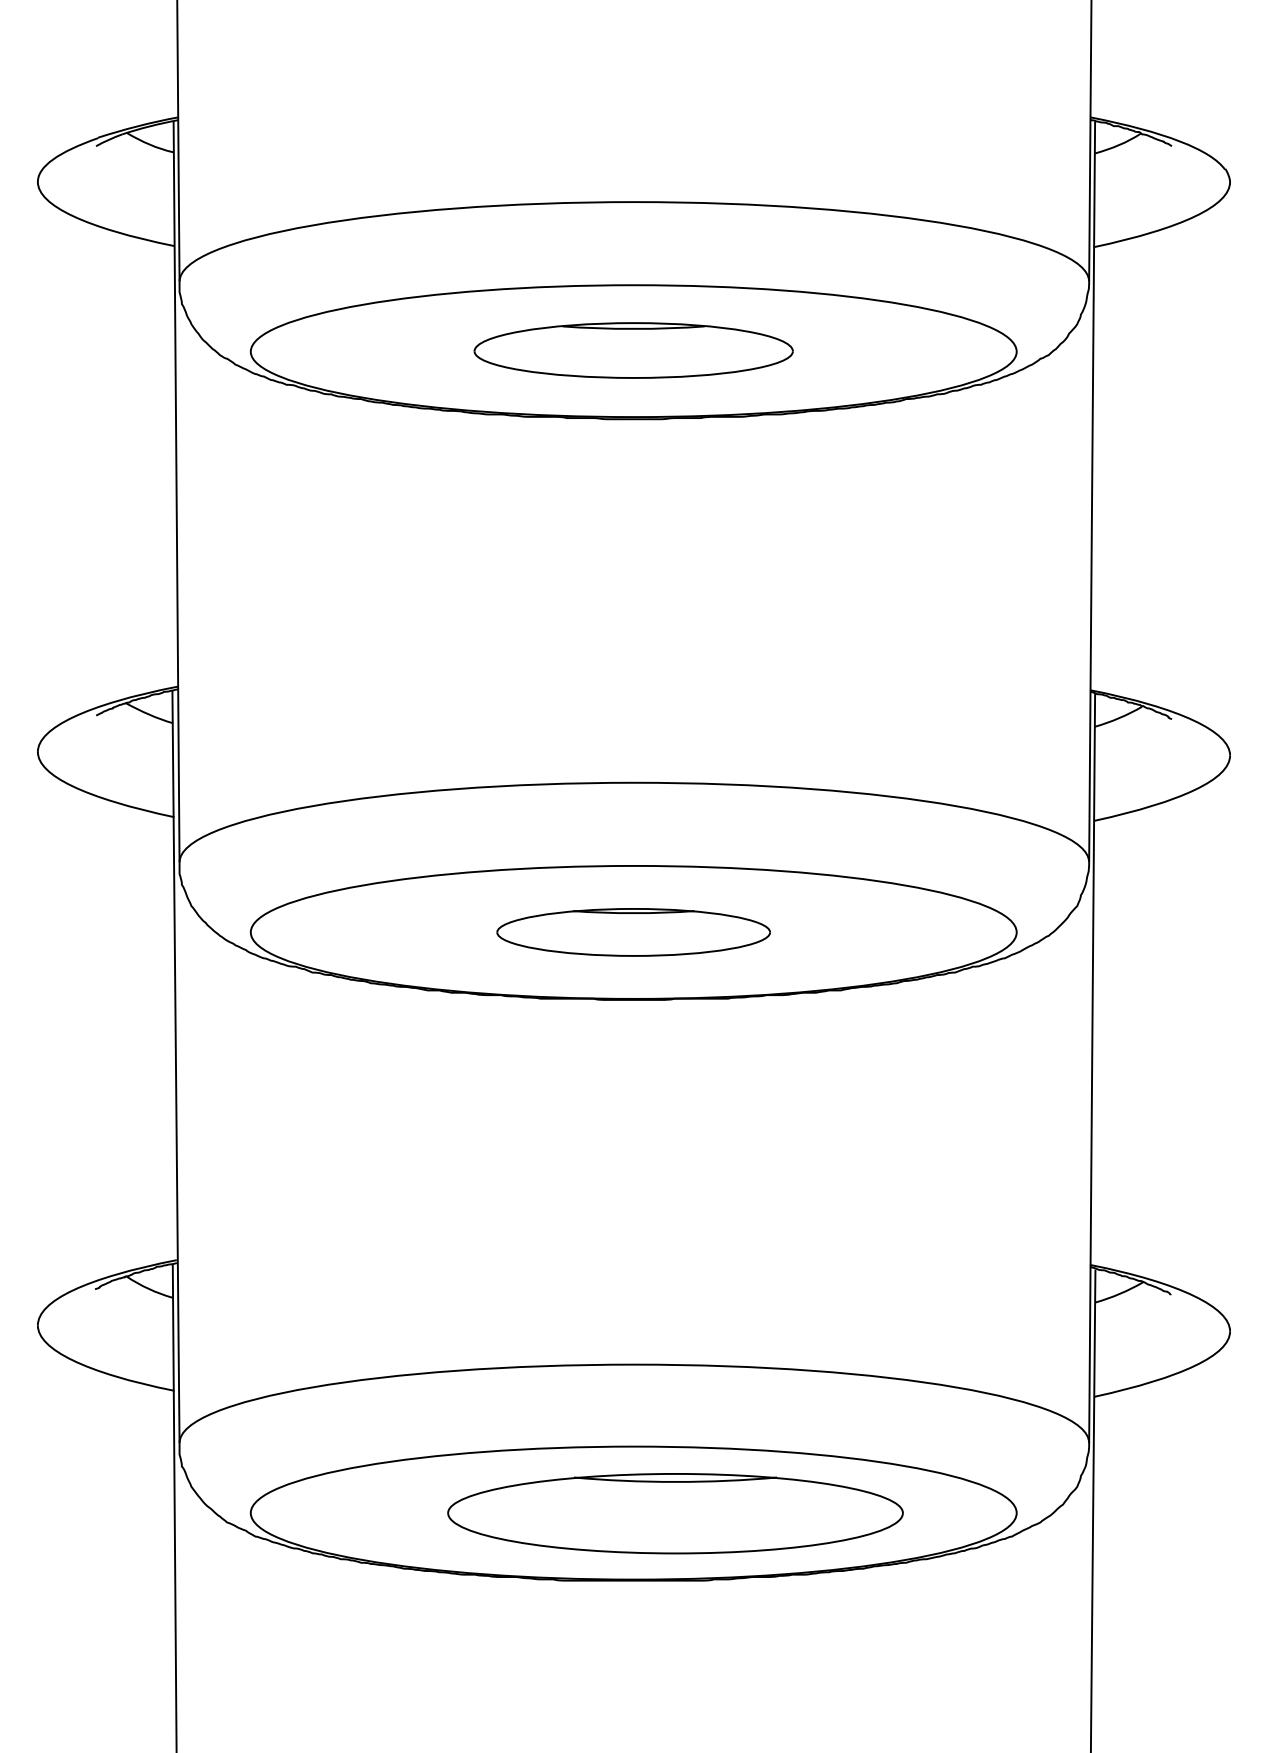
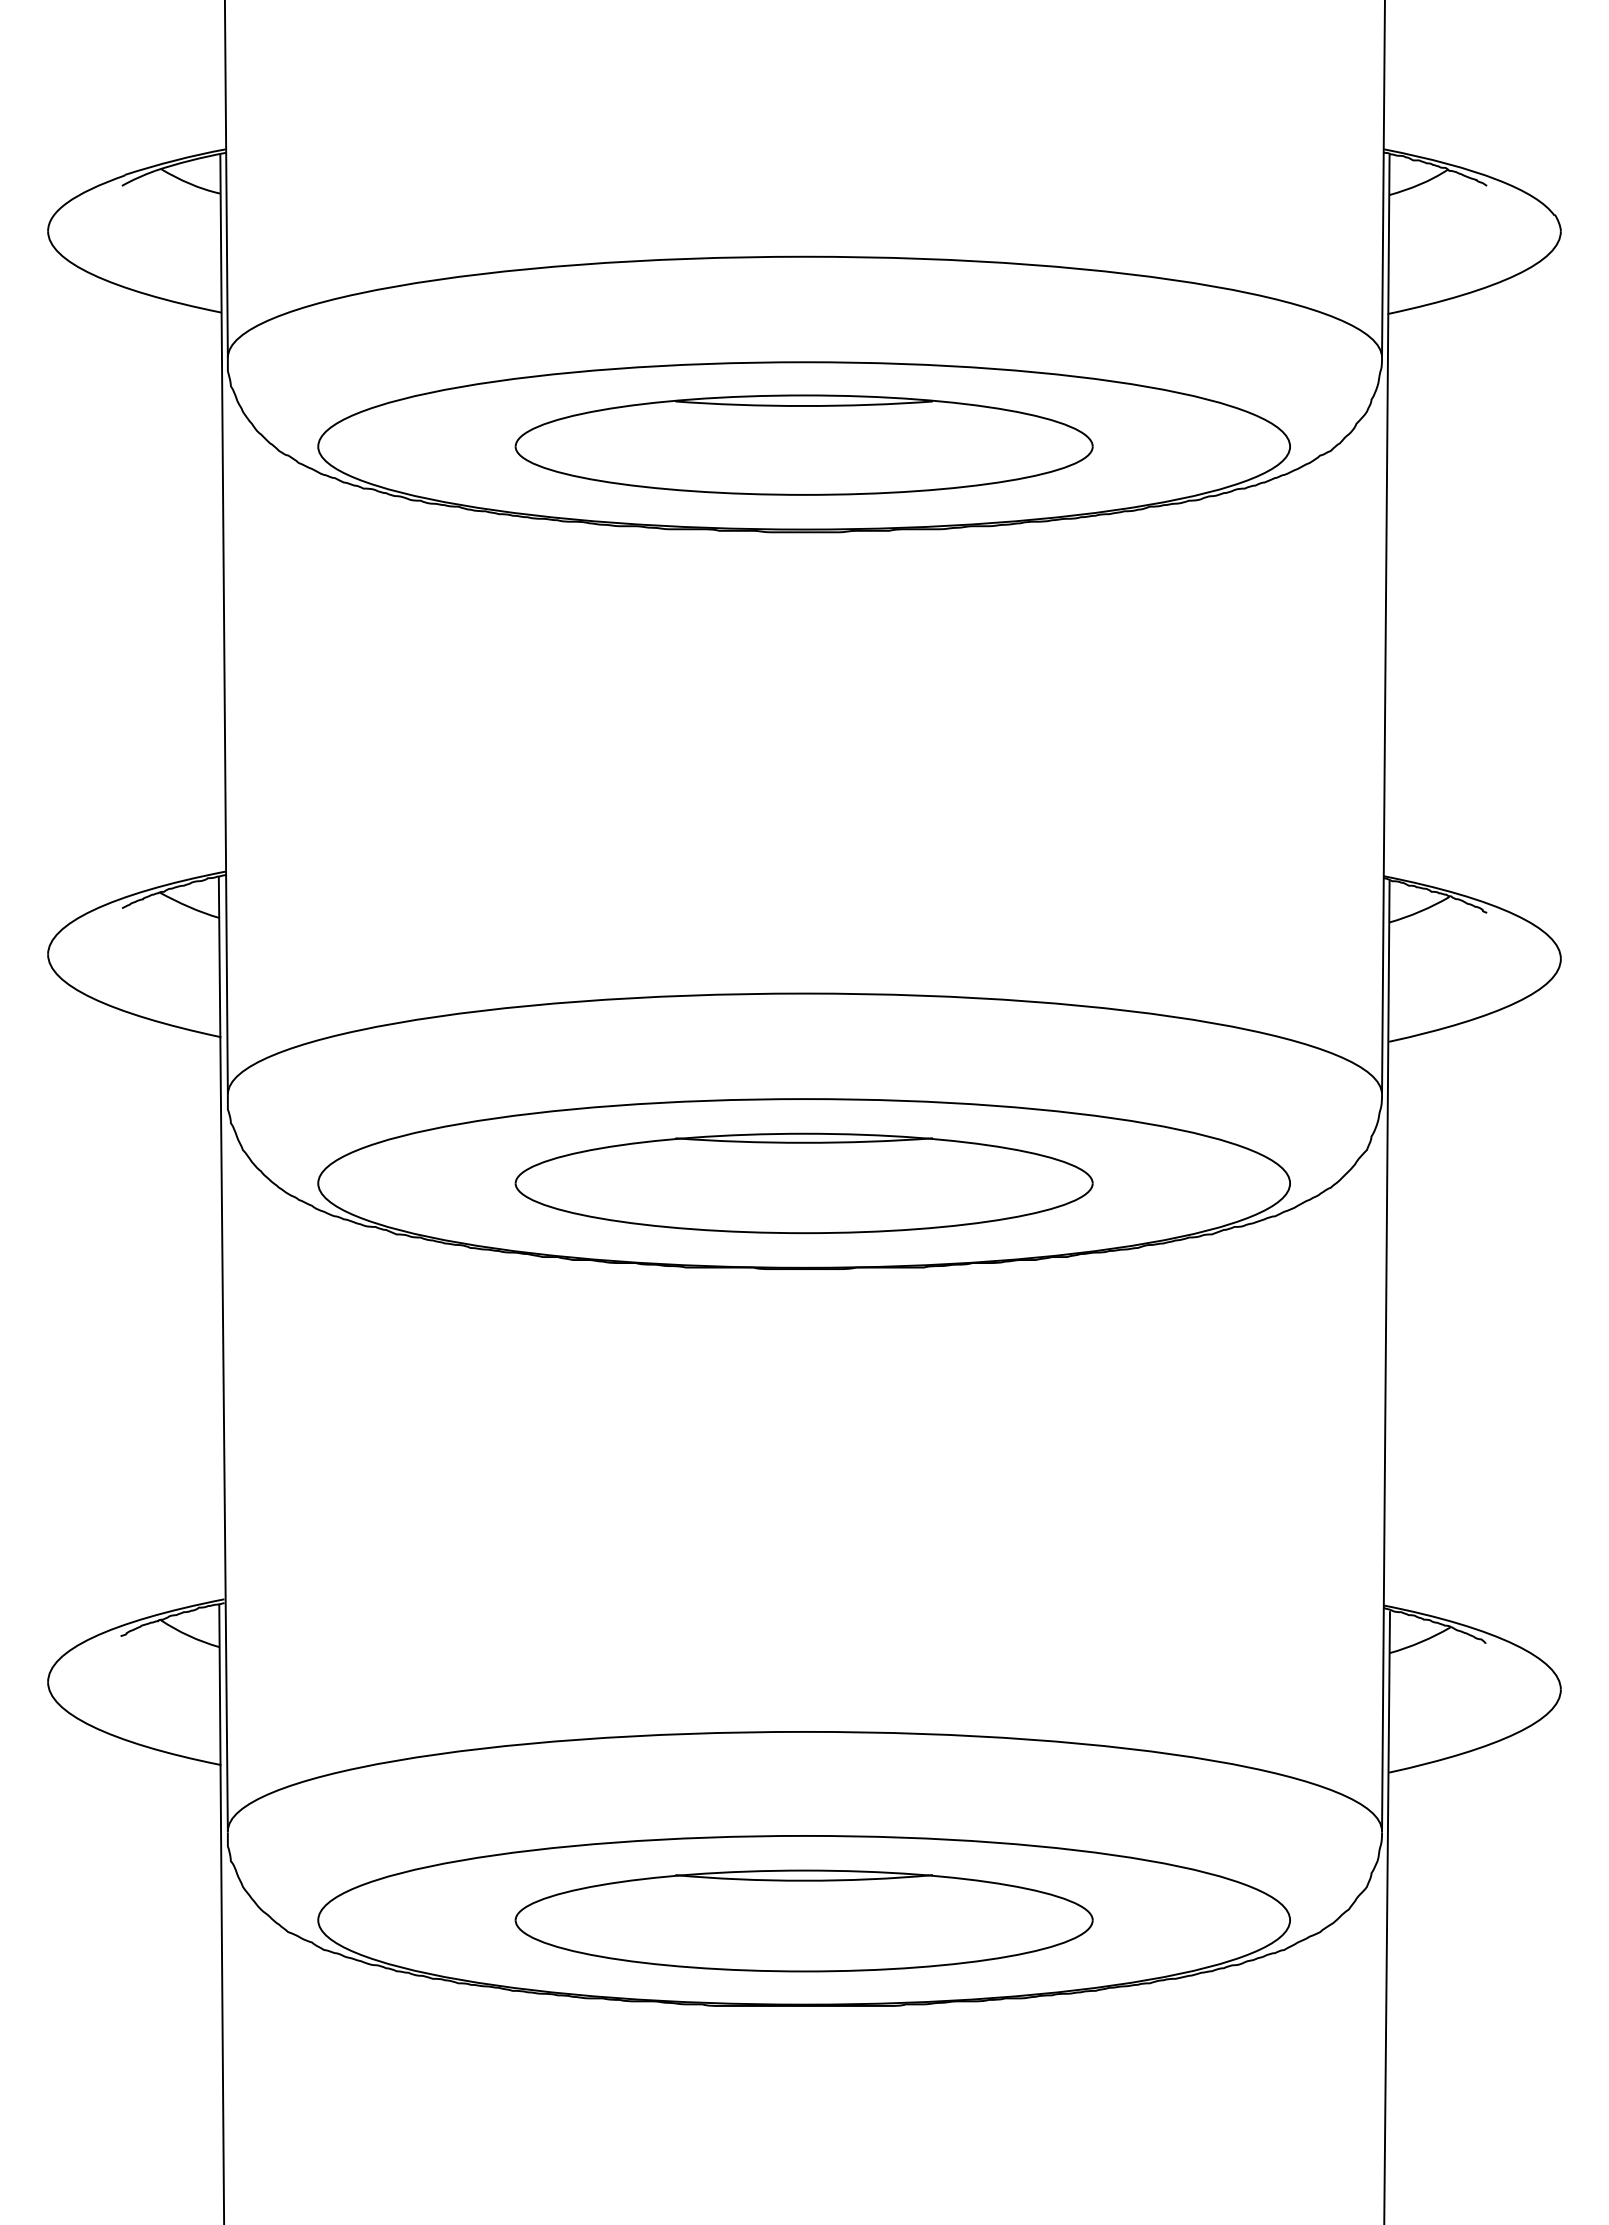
part: (633, 350) -> (803, 444), size x1.43
part: (633, 932) -> (803, 1183), size x1.67
part: (674, 1513) -> (803, 1920), moved

